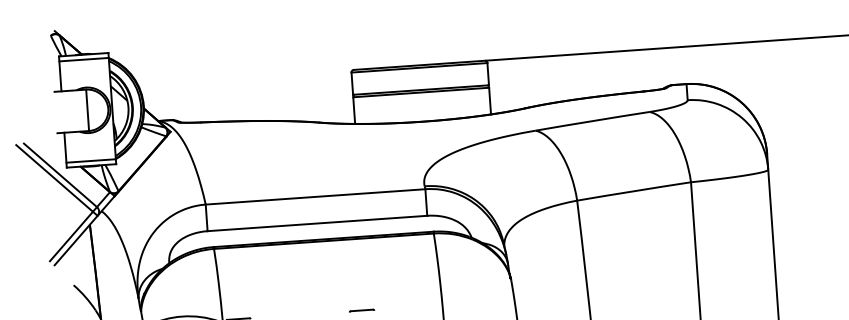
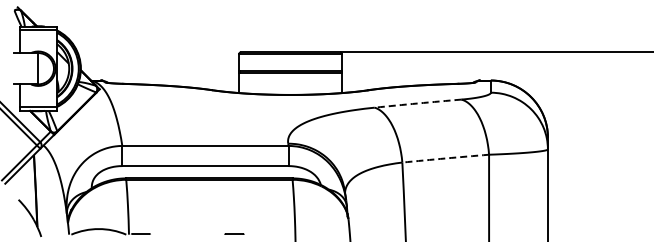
arc: (593, 121) -> (418, 103), solid -> dashed
arc: (633, 191) -> (445, 158), solid -> dashed

